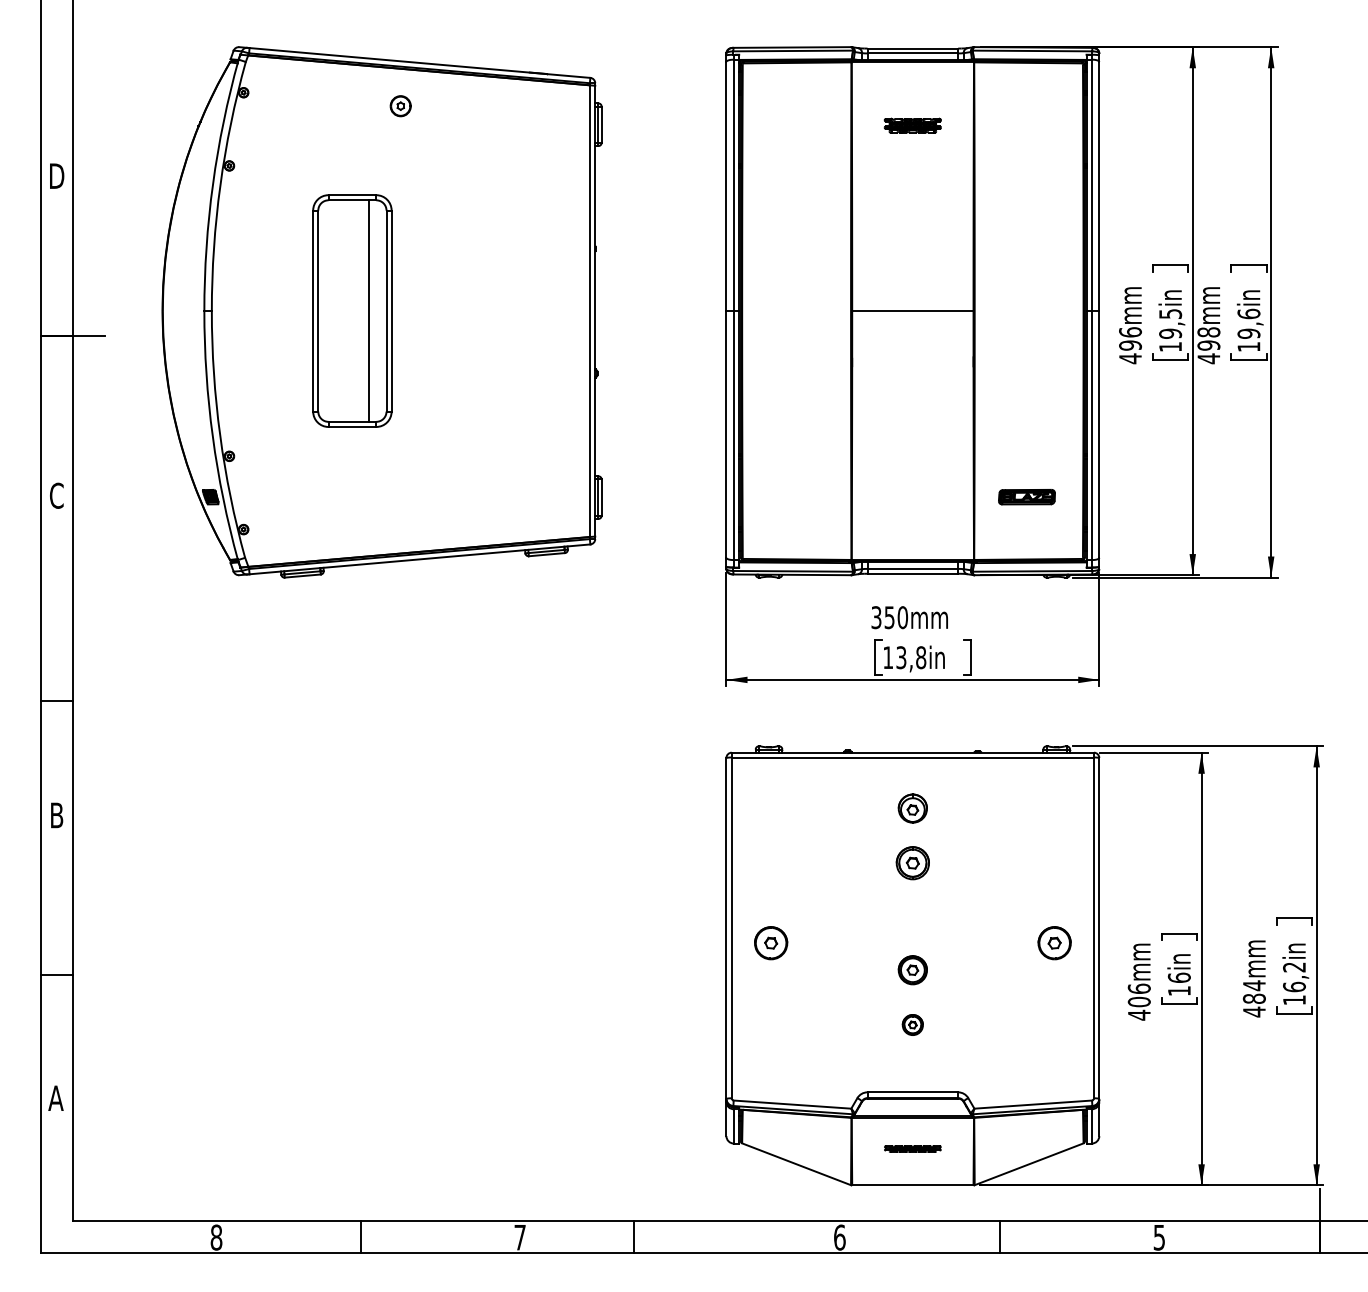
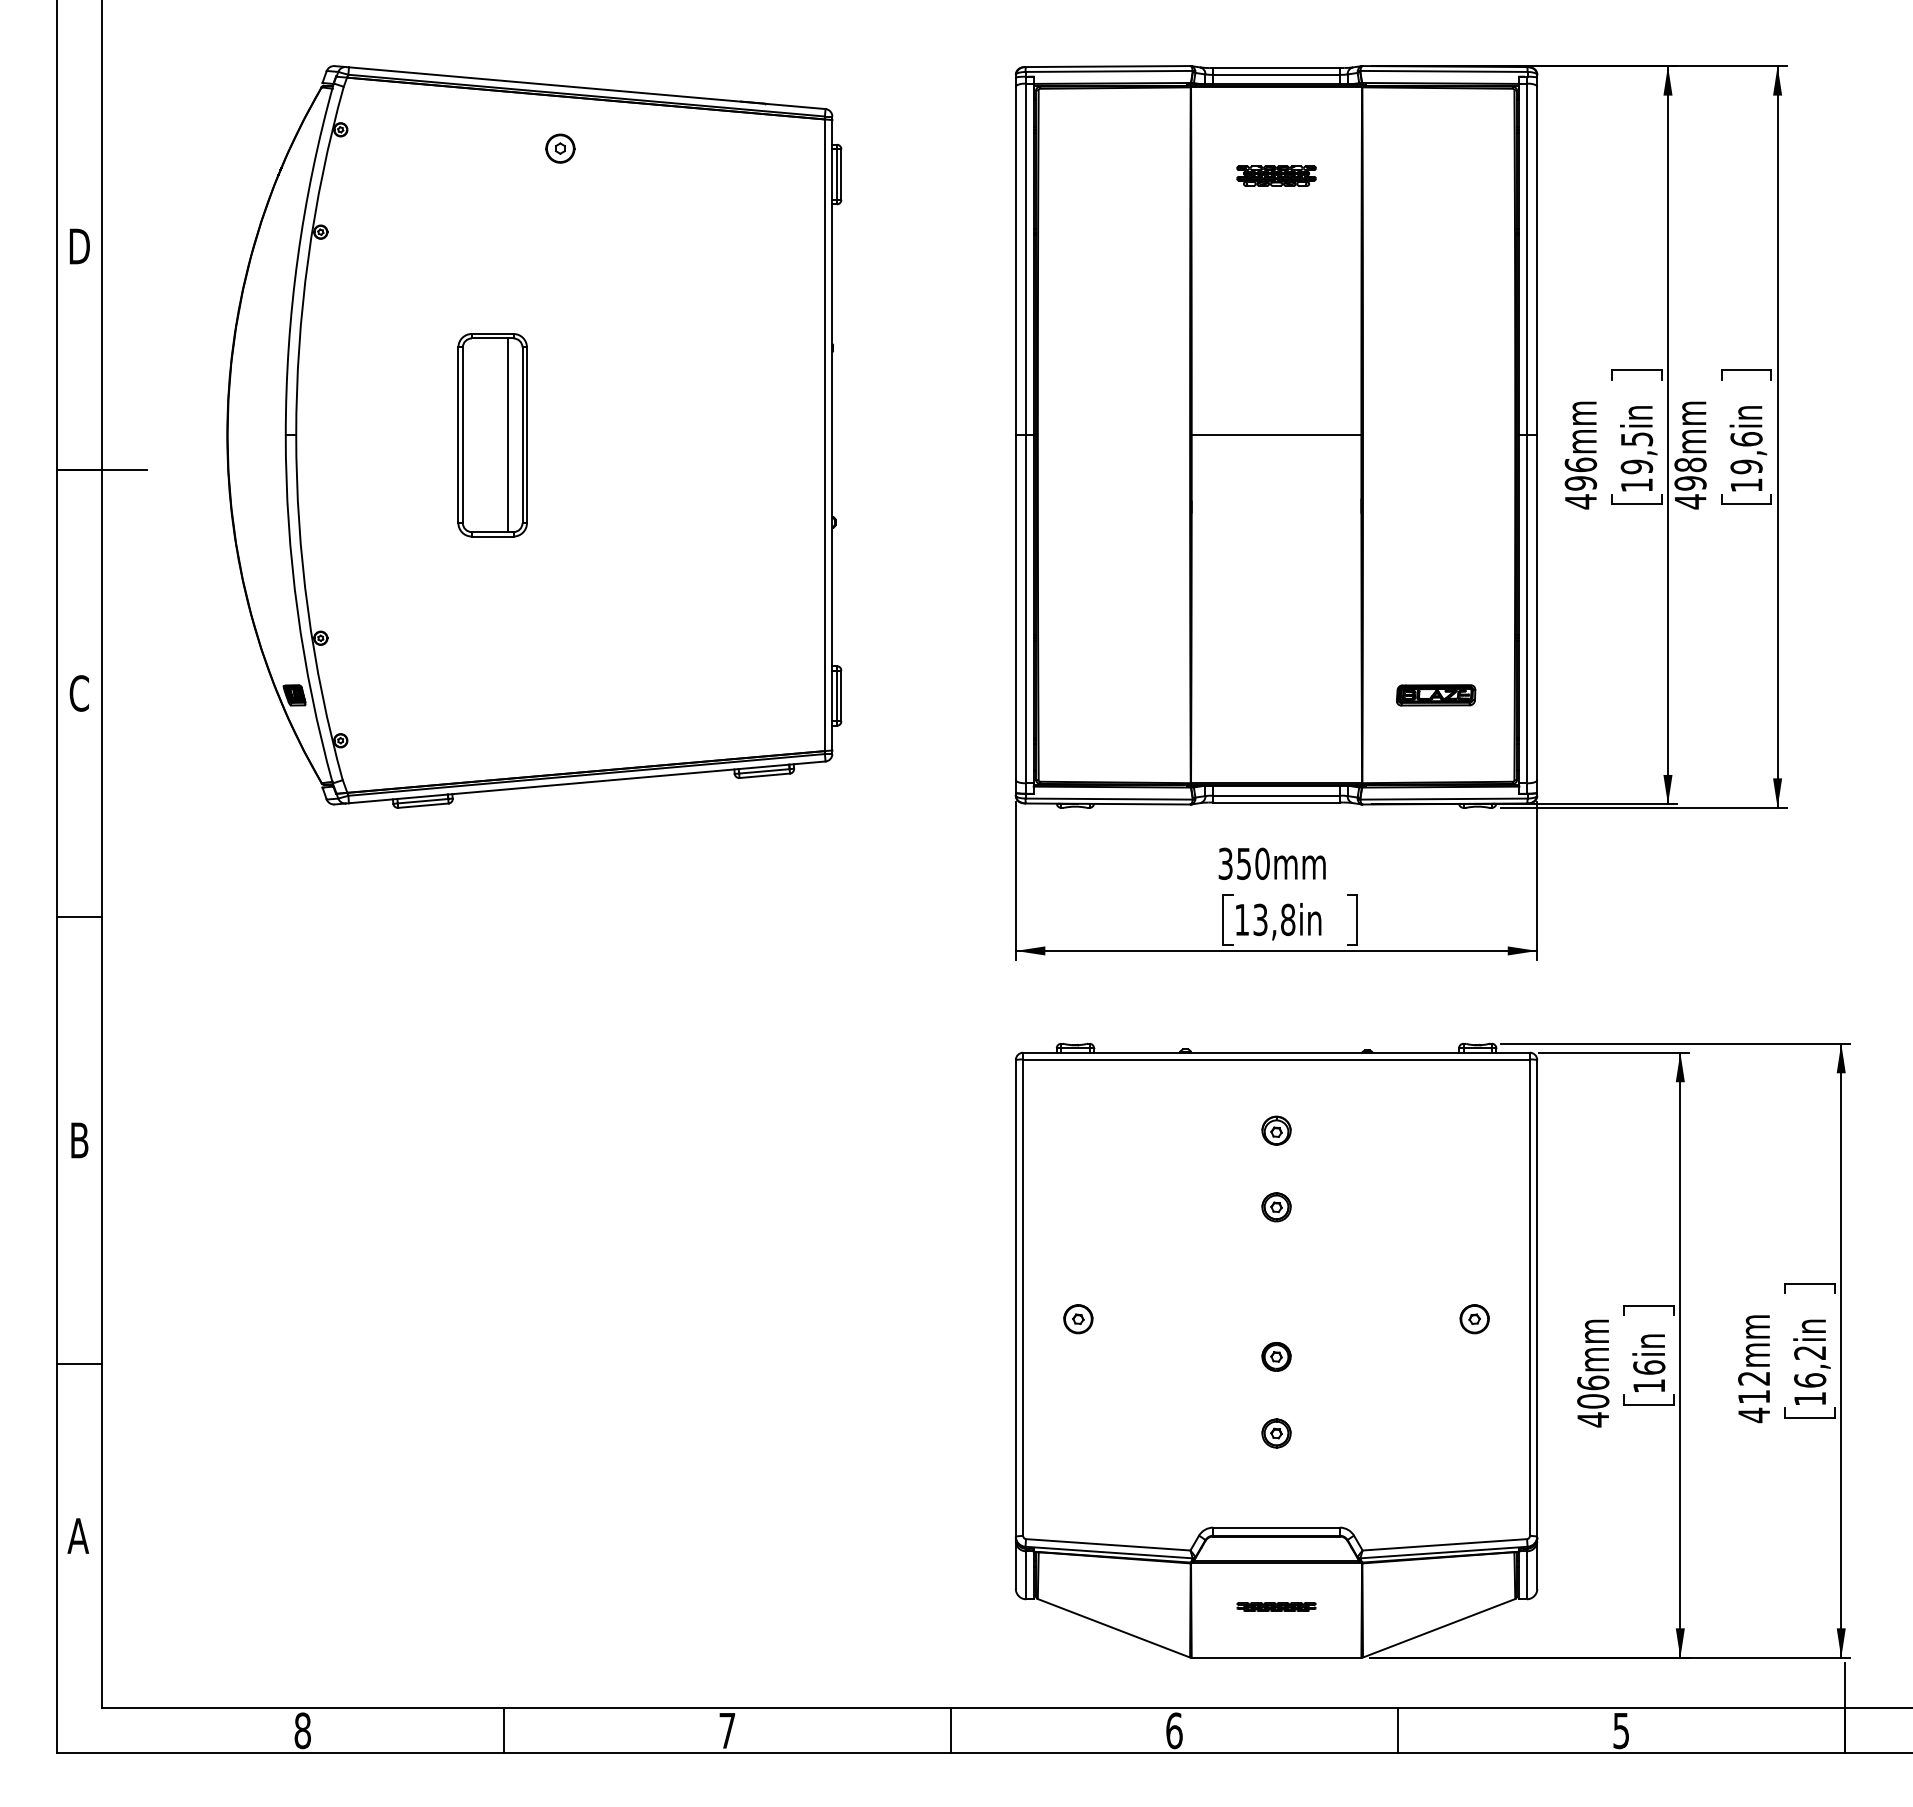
part: (352, 311) -> (492, 435), size x0.62
line: (56, 700) -> (79, 916), moved
part: (912, 808) -> (1276, 1130), size x0.71
part: (912, 863) -> (1276, 1207), size x0.62
part: (771, 943) -> (1078, 1319), size x0.62
part: (1054, 943) -> (1474, 1319), size x0.62
part: (912, 969) -> (1276, 1356), size x0.71
text: (1254, 992) -> (1754, 1387), 484mm -> 412mm
line: (633, 1237) -> (951, 1730), moved

